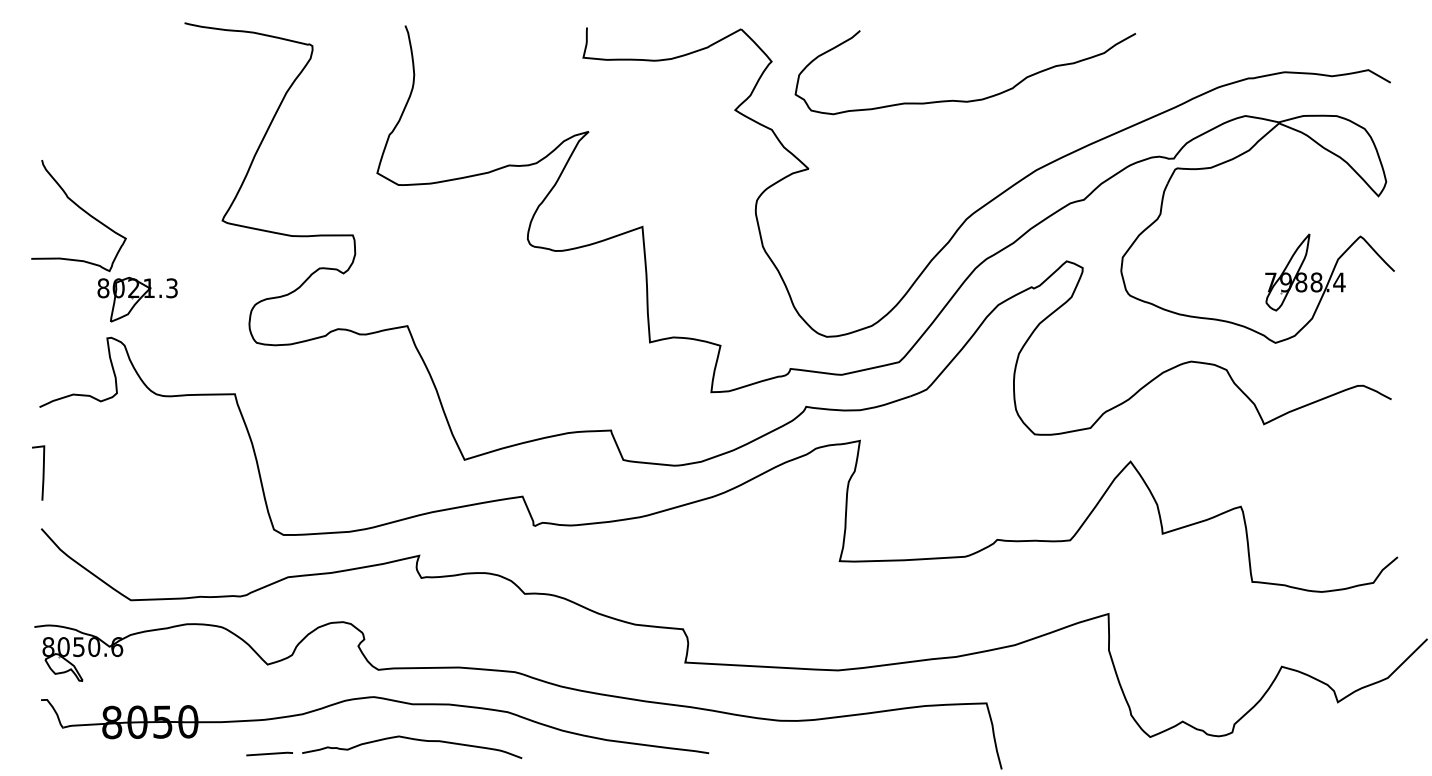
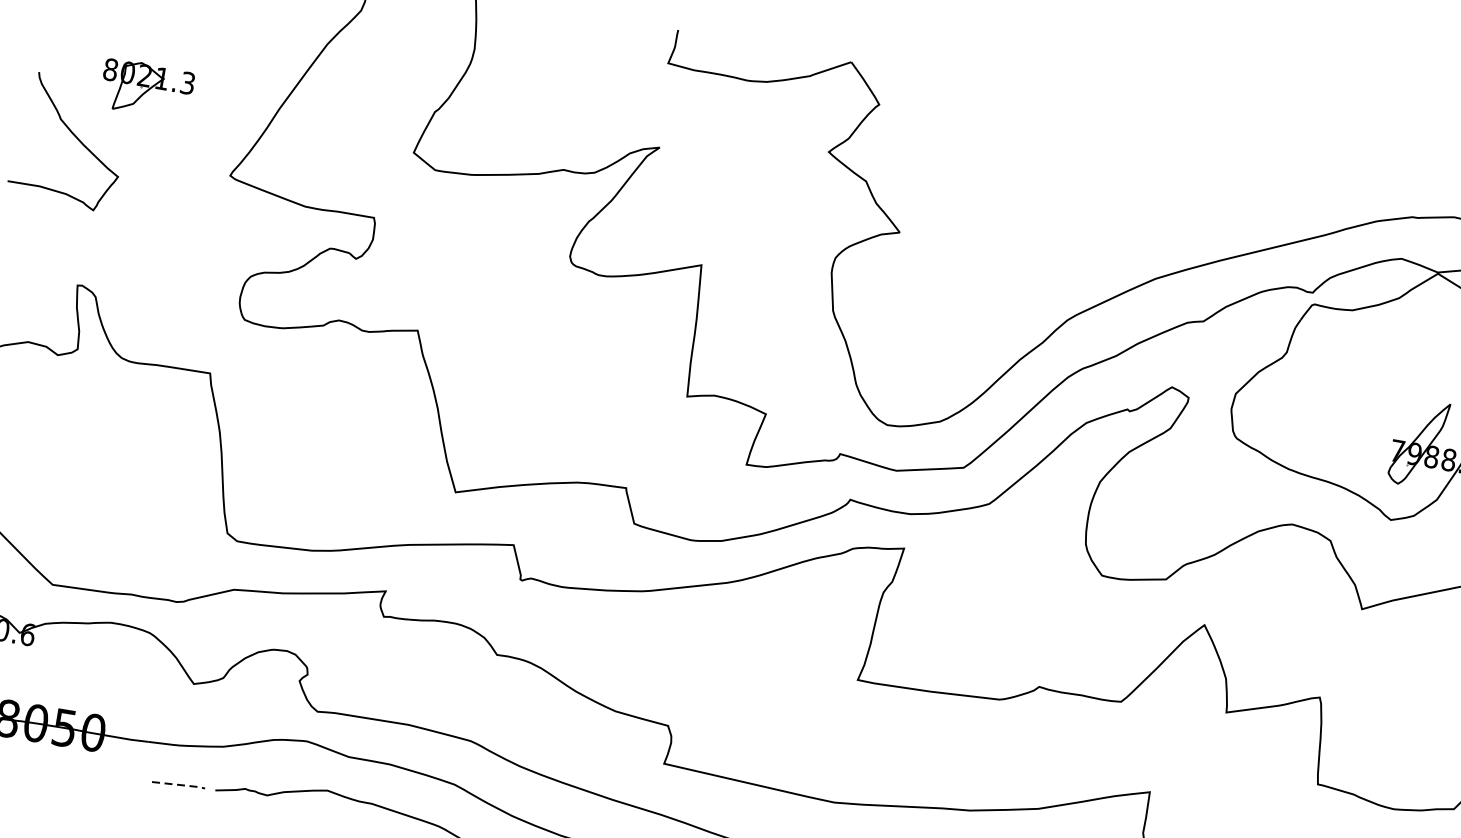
part: (965, 100) -> (1089, 186), removed
part: (137, 299) -> (146, 89), moved
line: (270, 753) -> (179, 784), solid -> dashed

